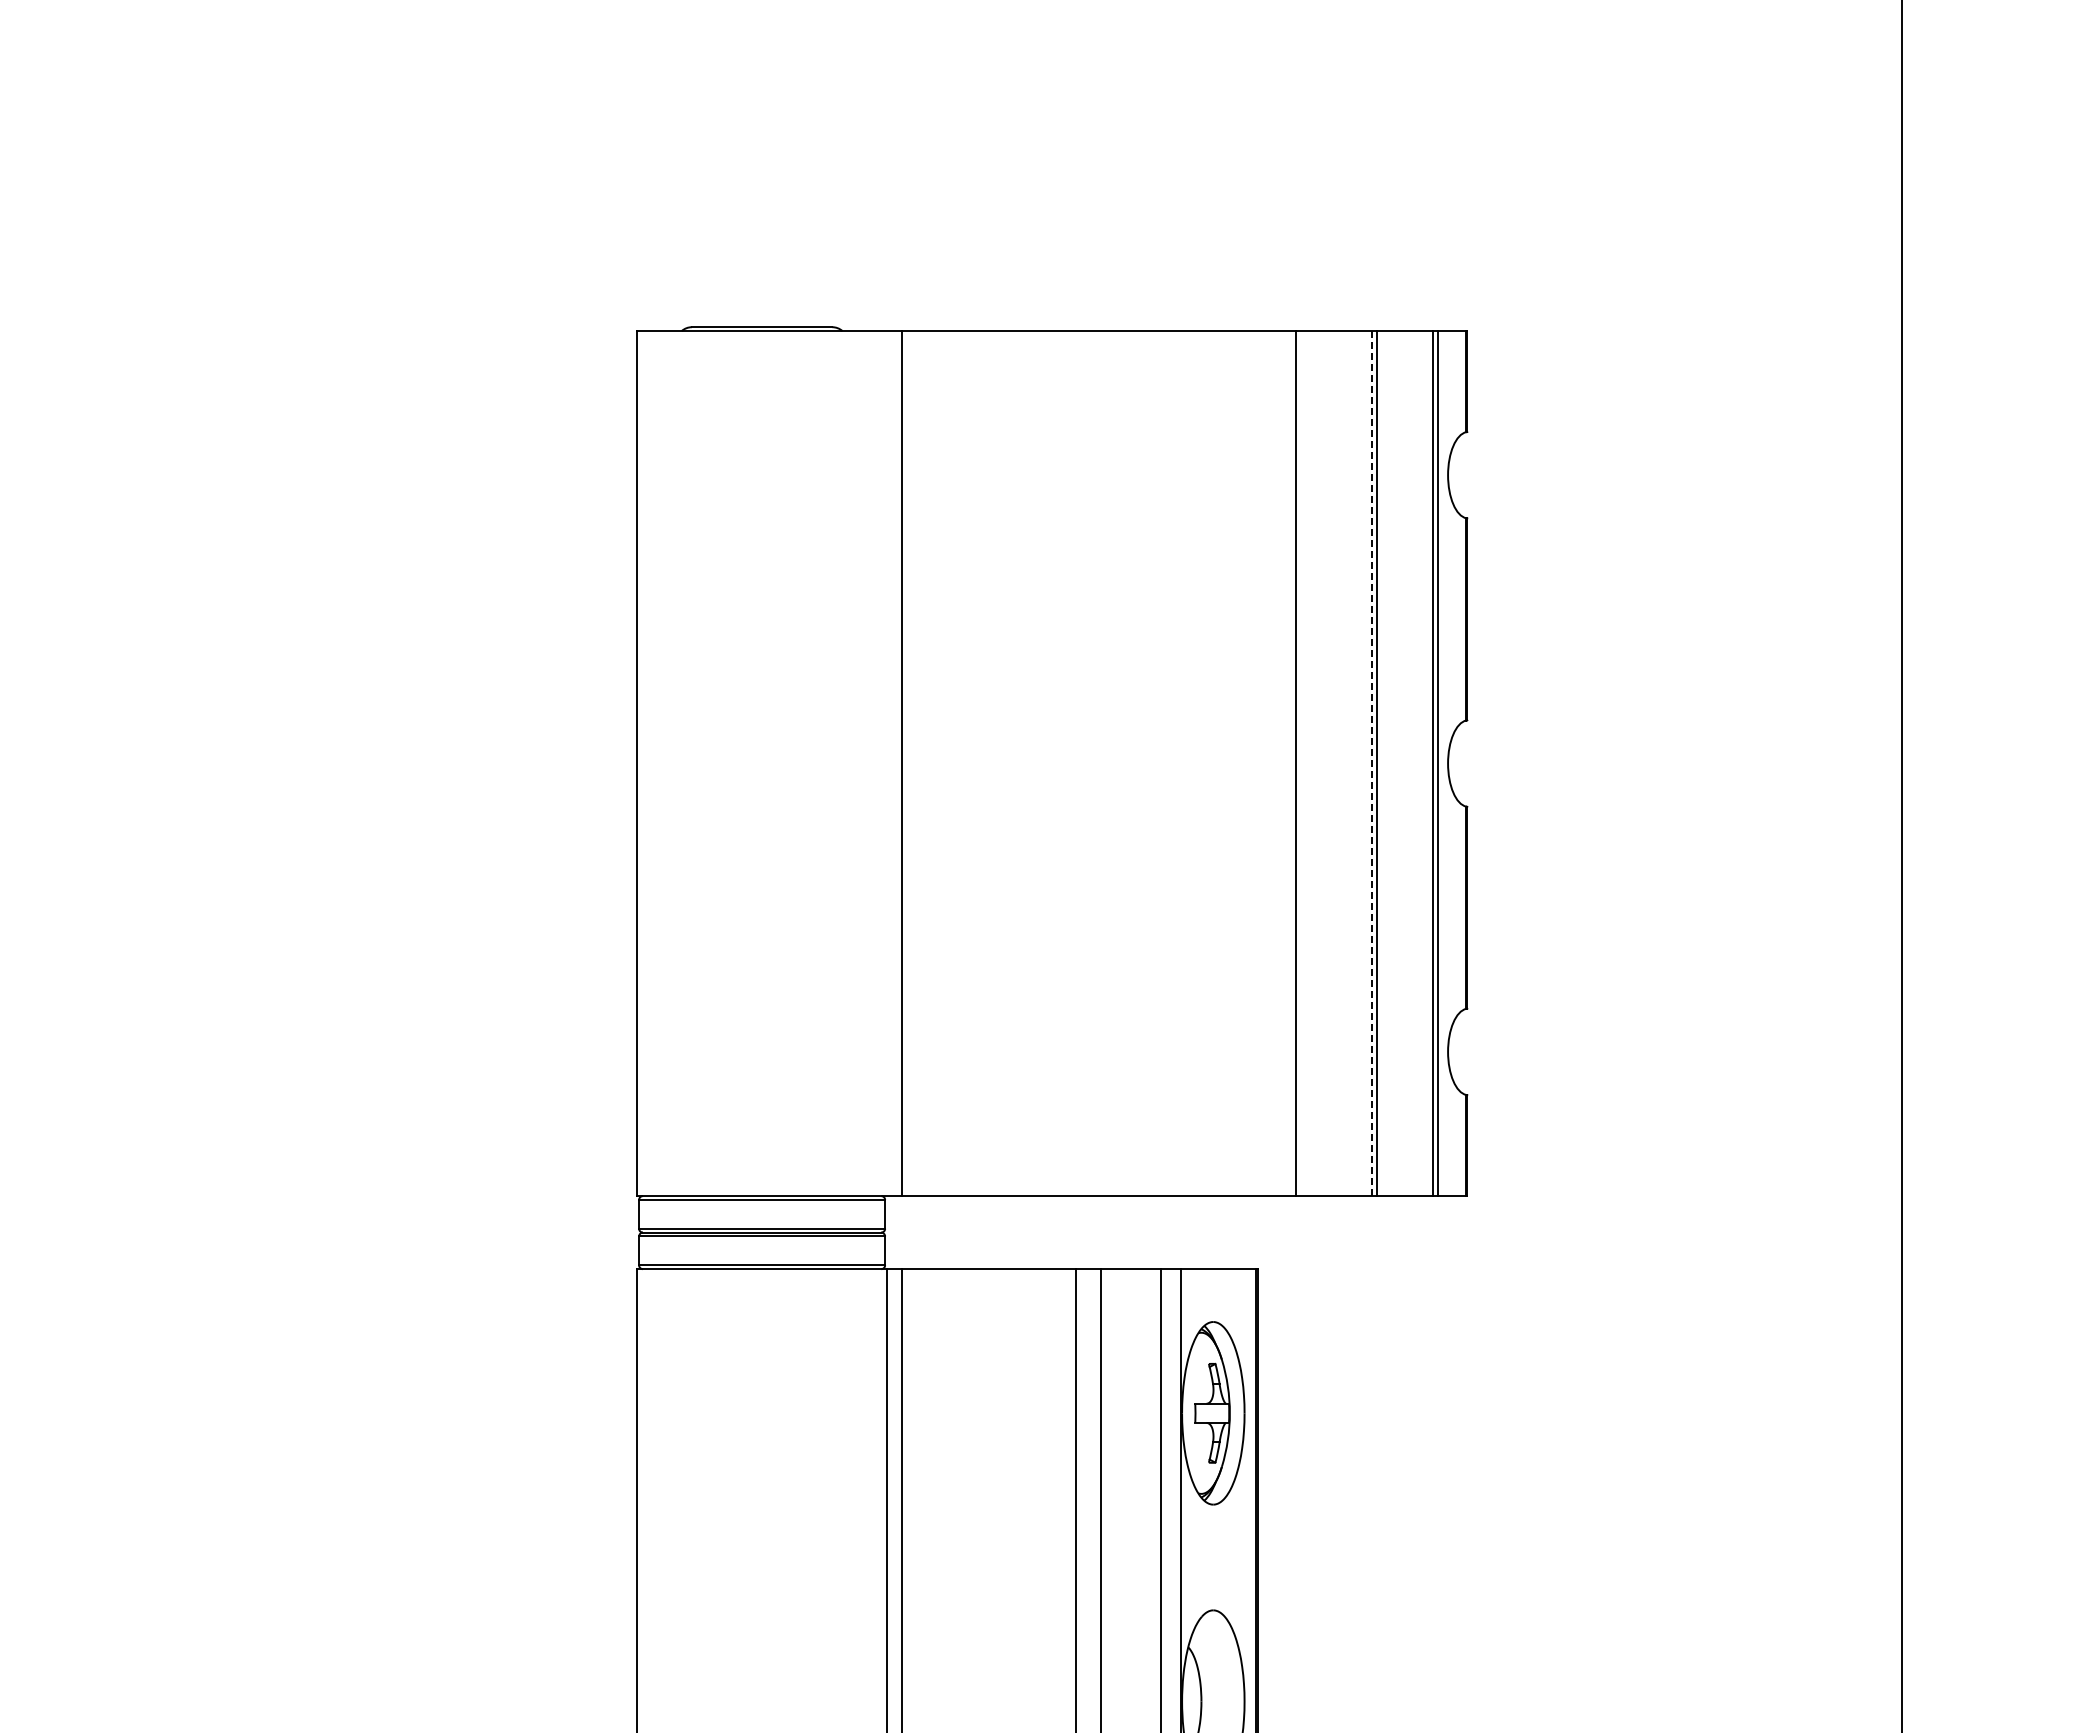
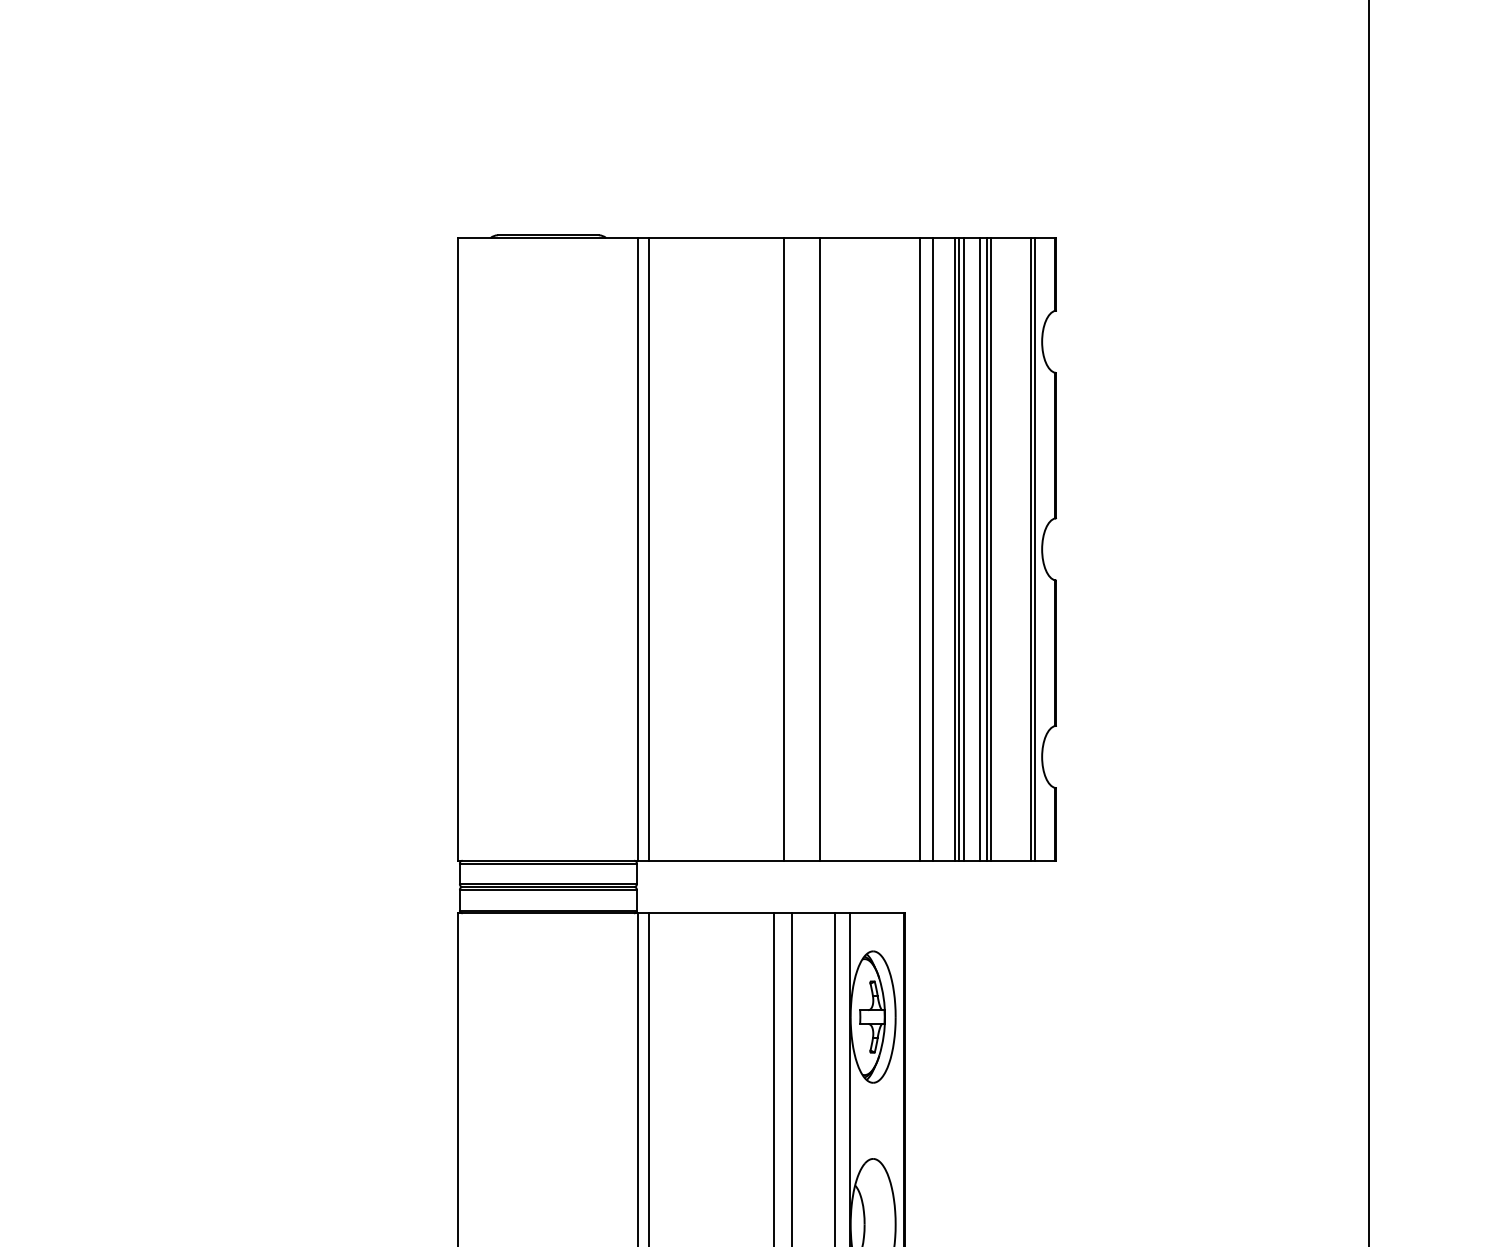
line: (887, 763) -> (638, 549), added
line: (1088, 763) -> (783, 549), added
line: (1139, 763) -> (820, 549), added
line: (1278, 763) -> (920, 549), added
line: (1327, 763) -> (955, 549), added
line: (1333, 763) -> (959, 549), added
line: (1338, 763) -> (963, 549), added
line: (1361, 763) -> (979, 549), added
line: (1371, 763) -> (987, 549), dashed -> solid

